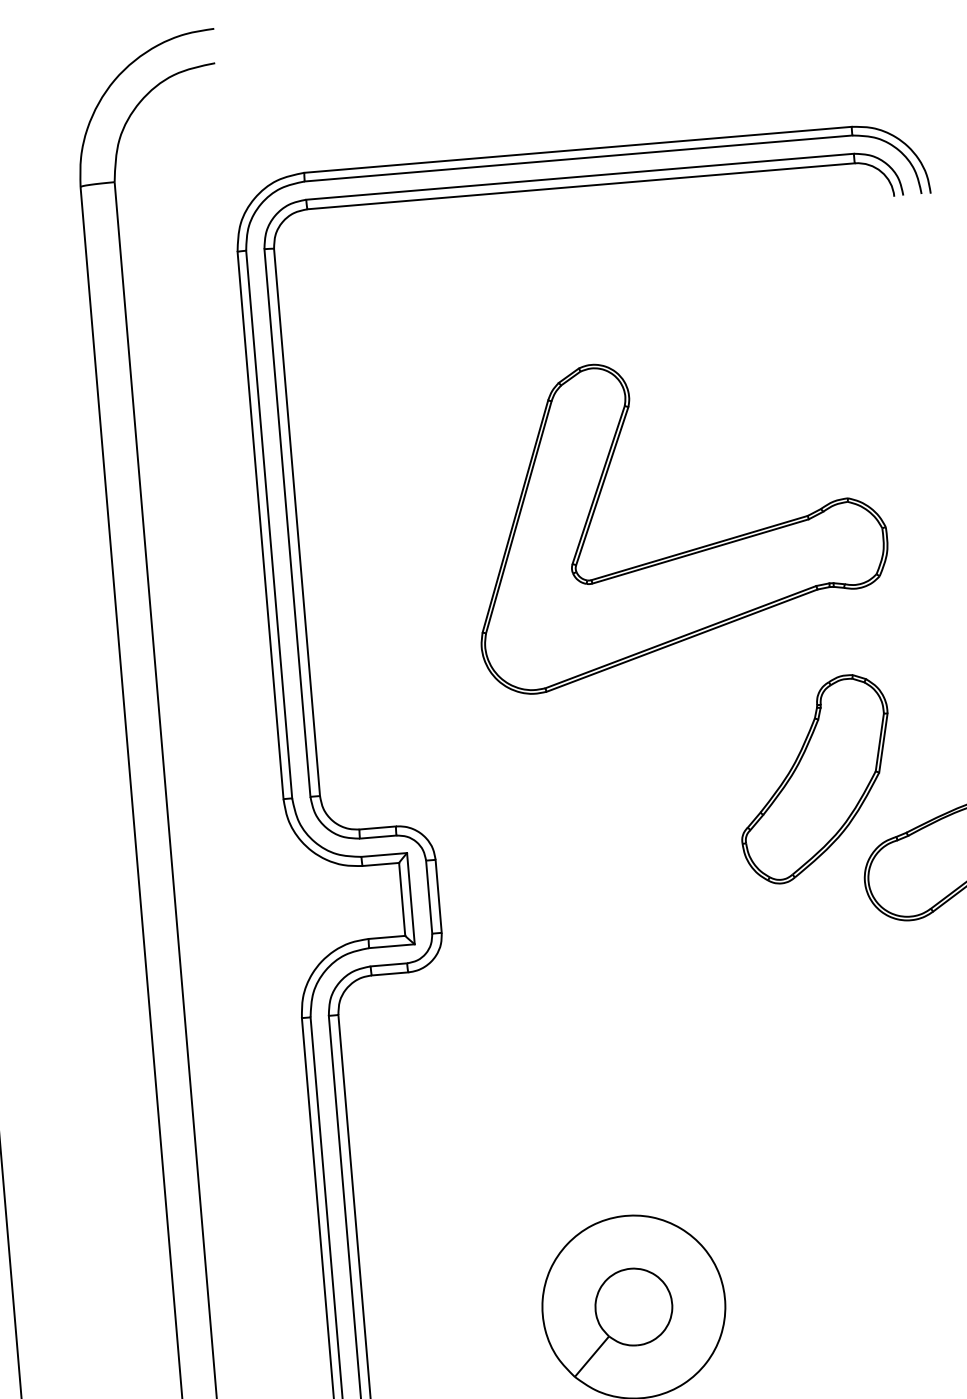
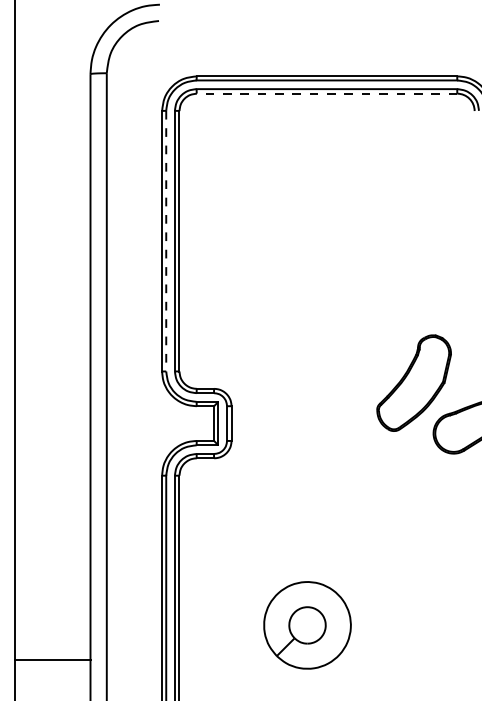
line: (579, 185) -> (326, 93), solid -> dashed
line: (269, 525) -> (166, 241), solid -> dashed
part: (684, 549) -> (361, 269), removed

